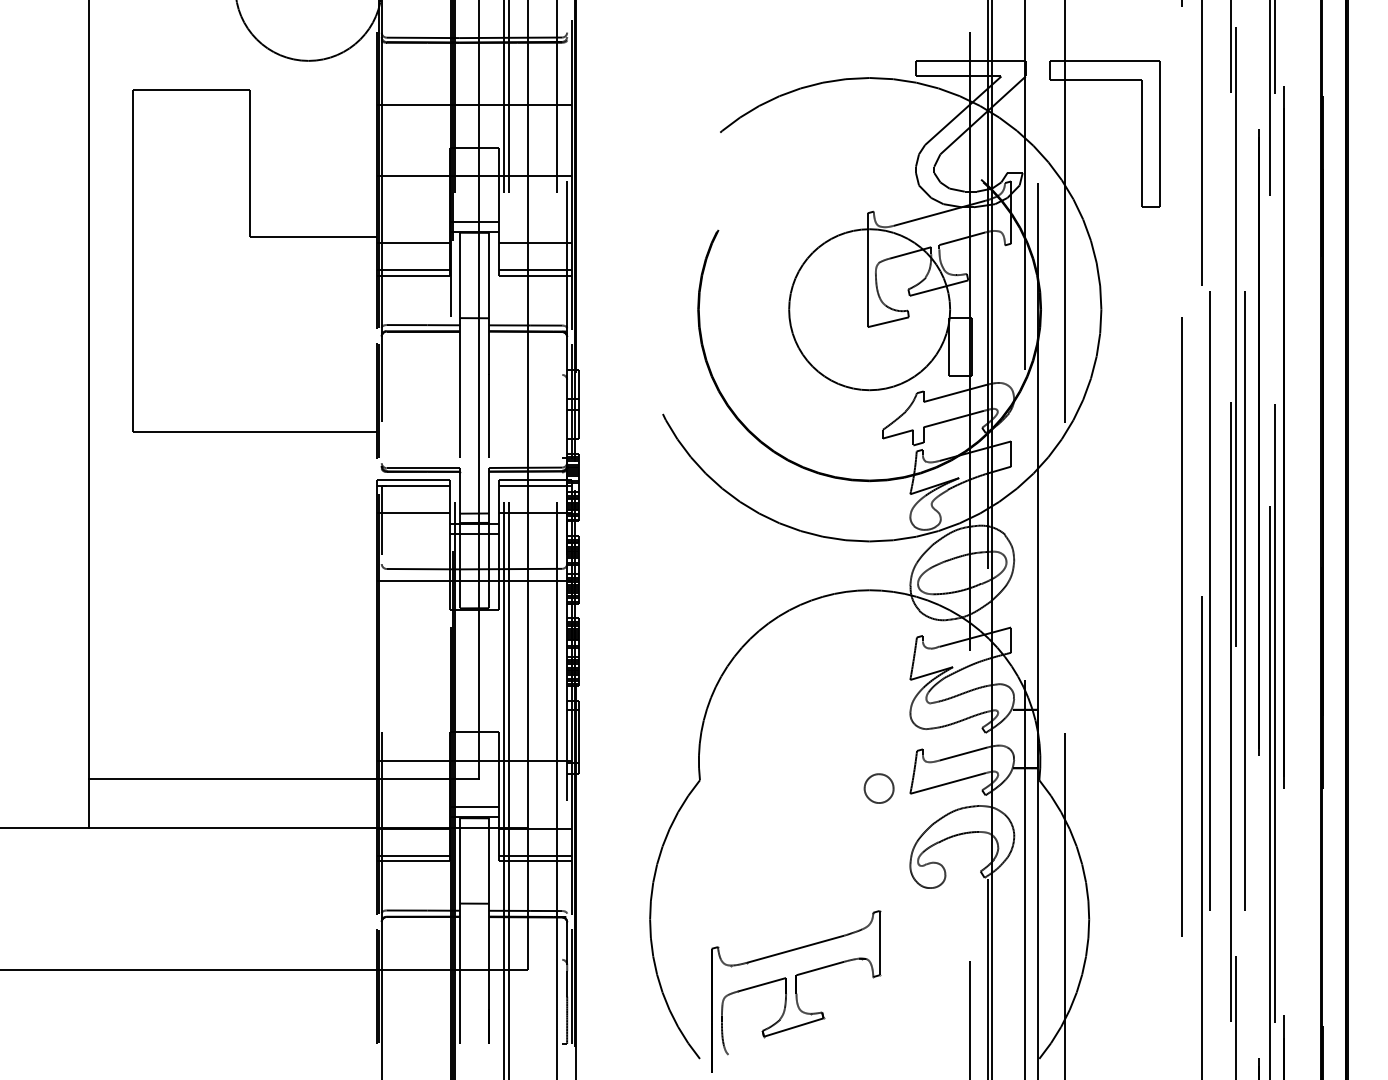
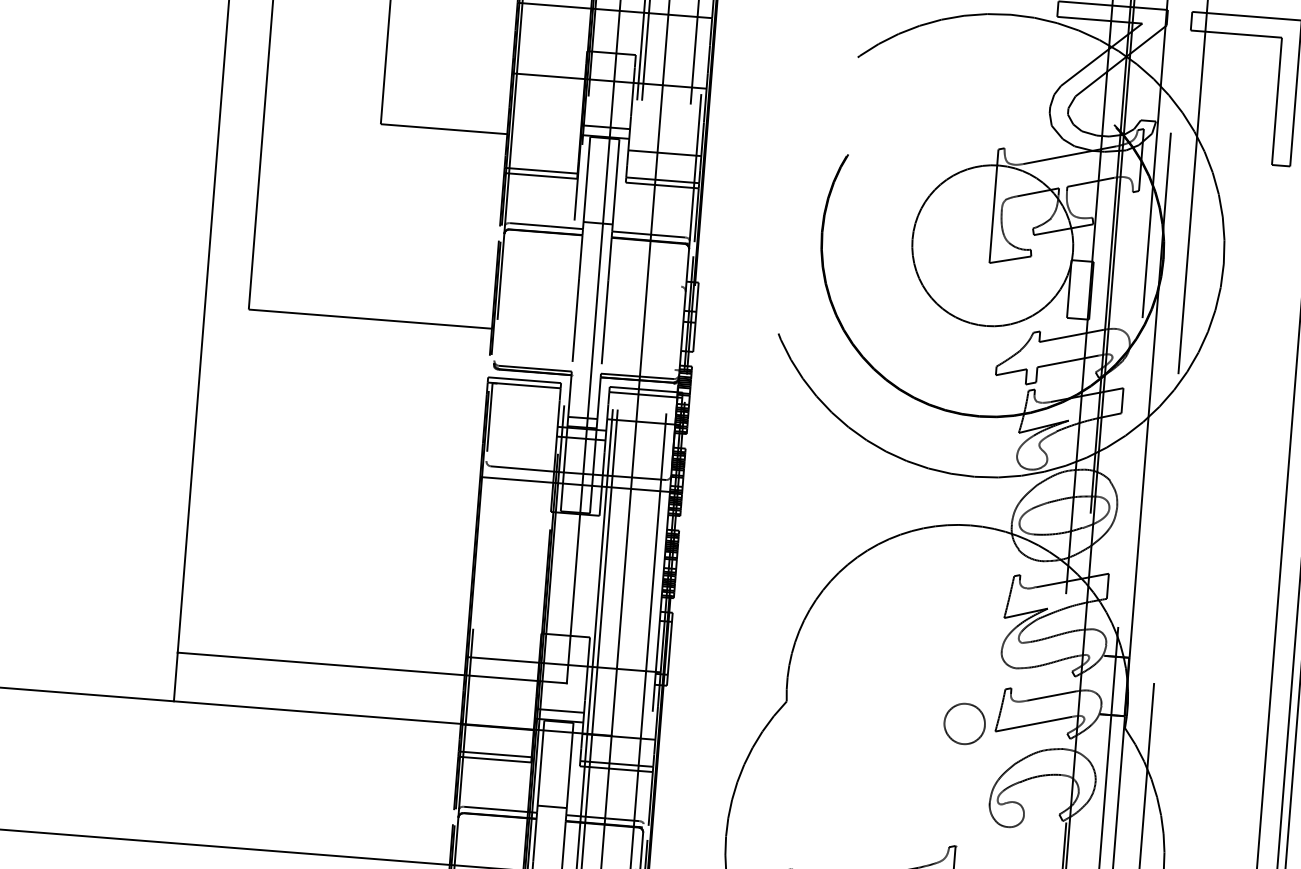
line: (413, 243) -> (543, 143), removed
line: (413, 512) -> (522, 412), removed
part: (878, 788) -> (964, 723), size x1.4

